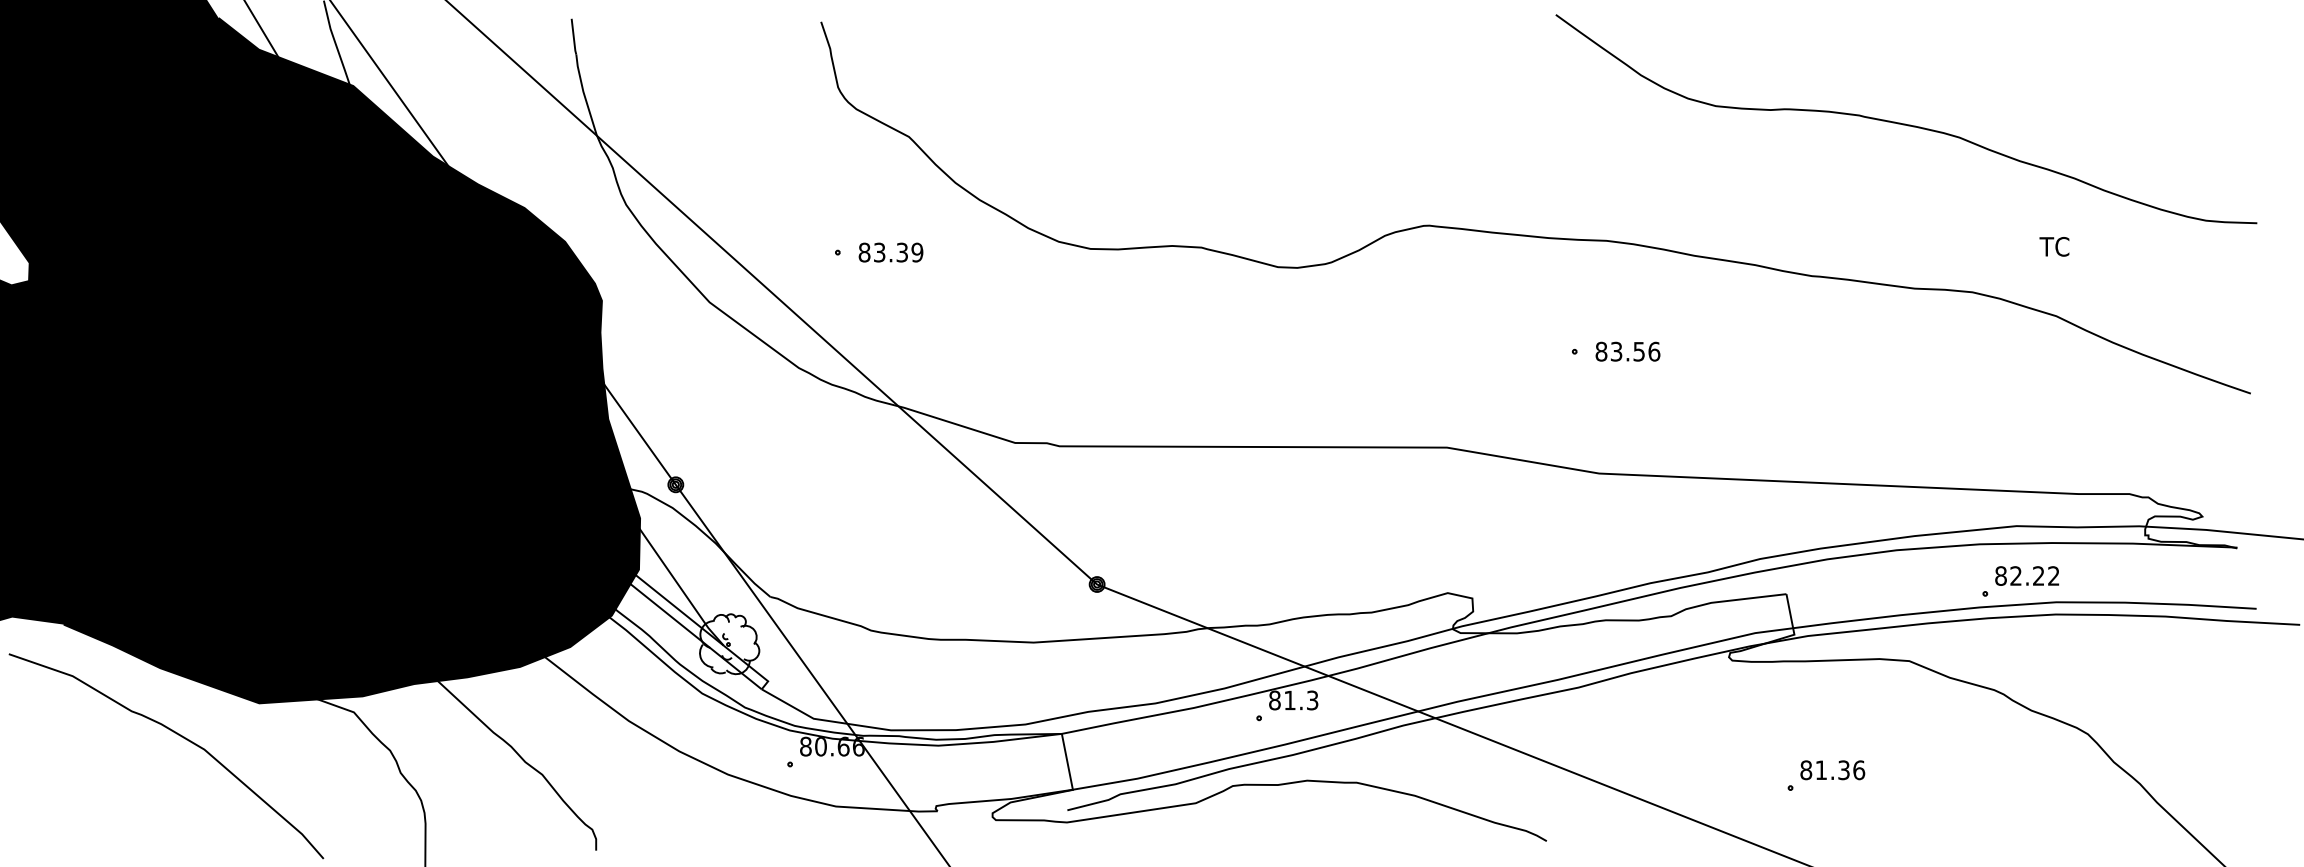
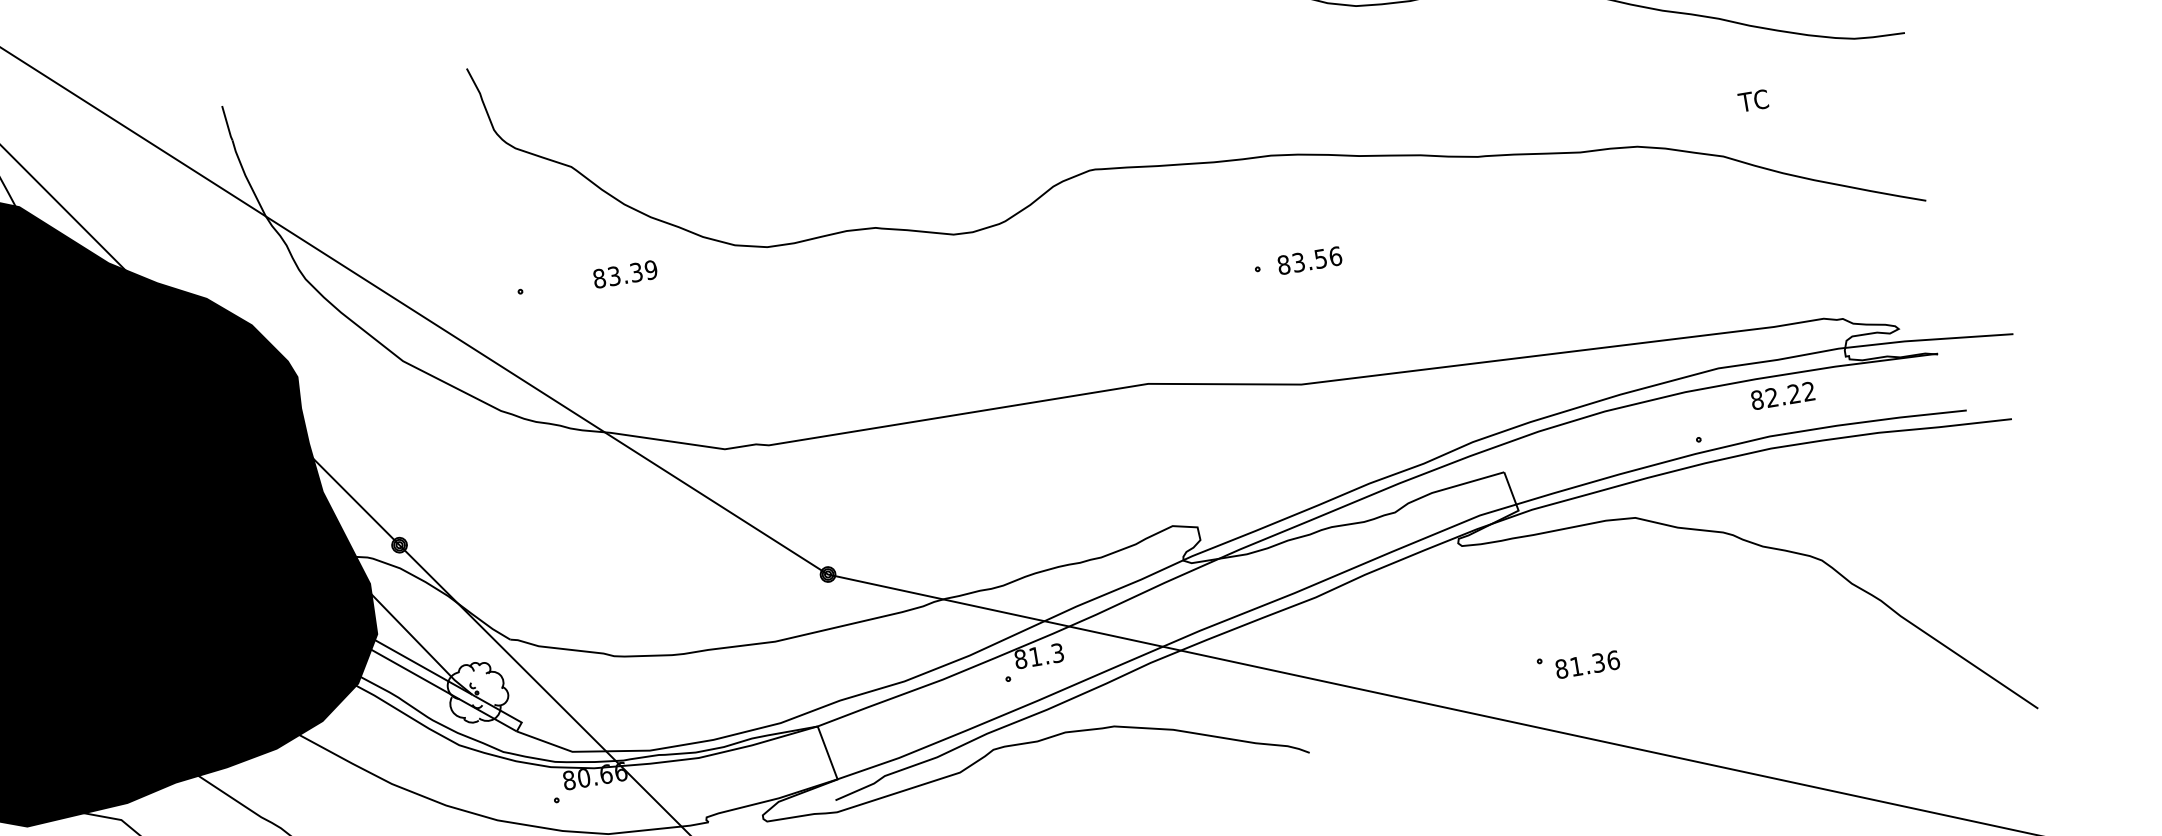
text: (2054, 246) -> (1753, 100), moved
text: (890, 252) -> (624, 274), moved
text: (2027, 575) -> (1783, 395), moved
text: (1832, 770) -> (1587, 664), moved

